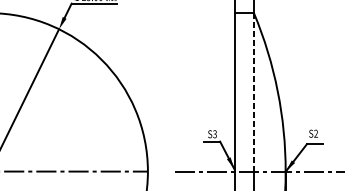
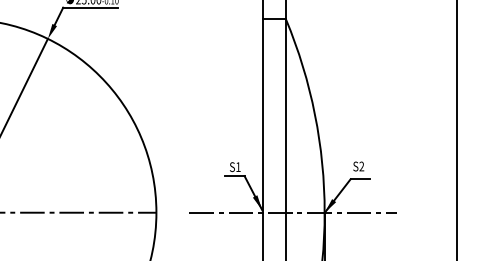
line: (253, 92) -> (285, 116), dashed -> solid
text: (215, 134) -> (238, 167), S3 -> S1

